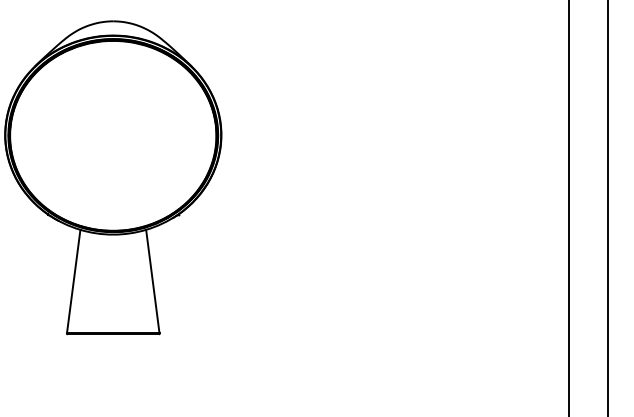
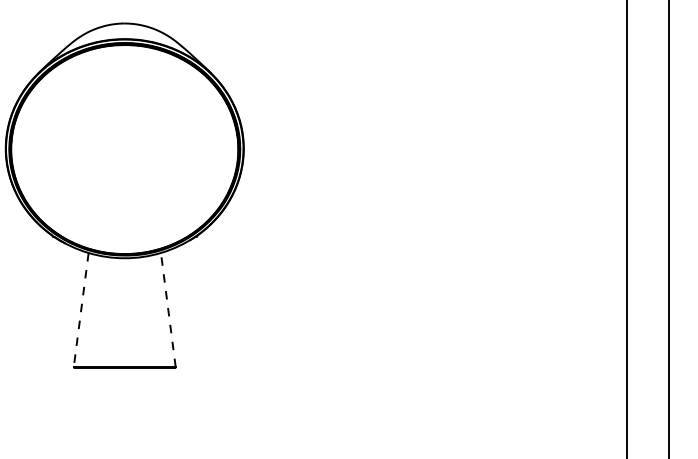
line: (152, 281) -> (167, 309), solid -> dashed
line: (73, 282) -> (81, 310), solid -> dashed

